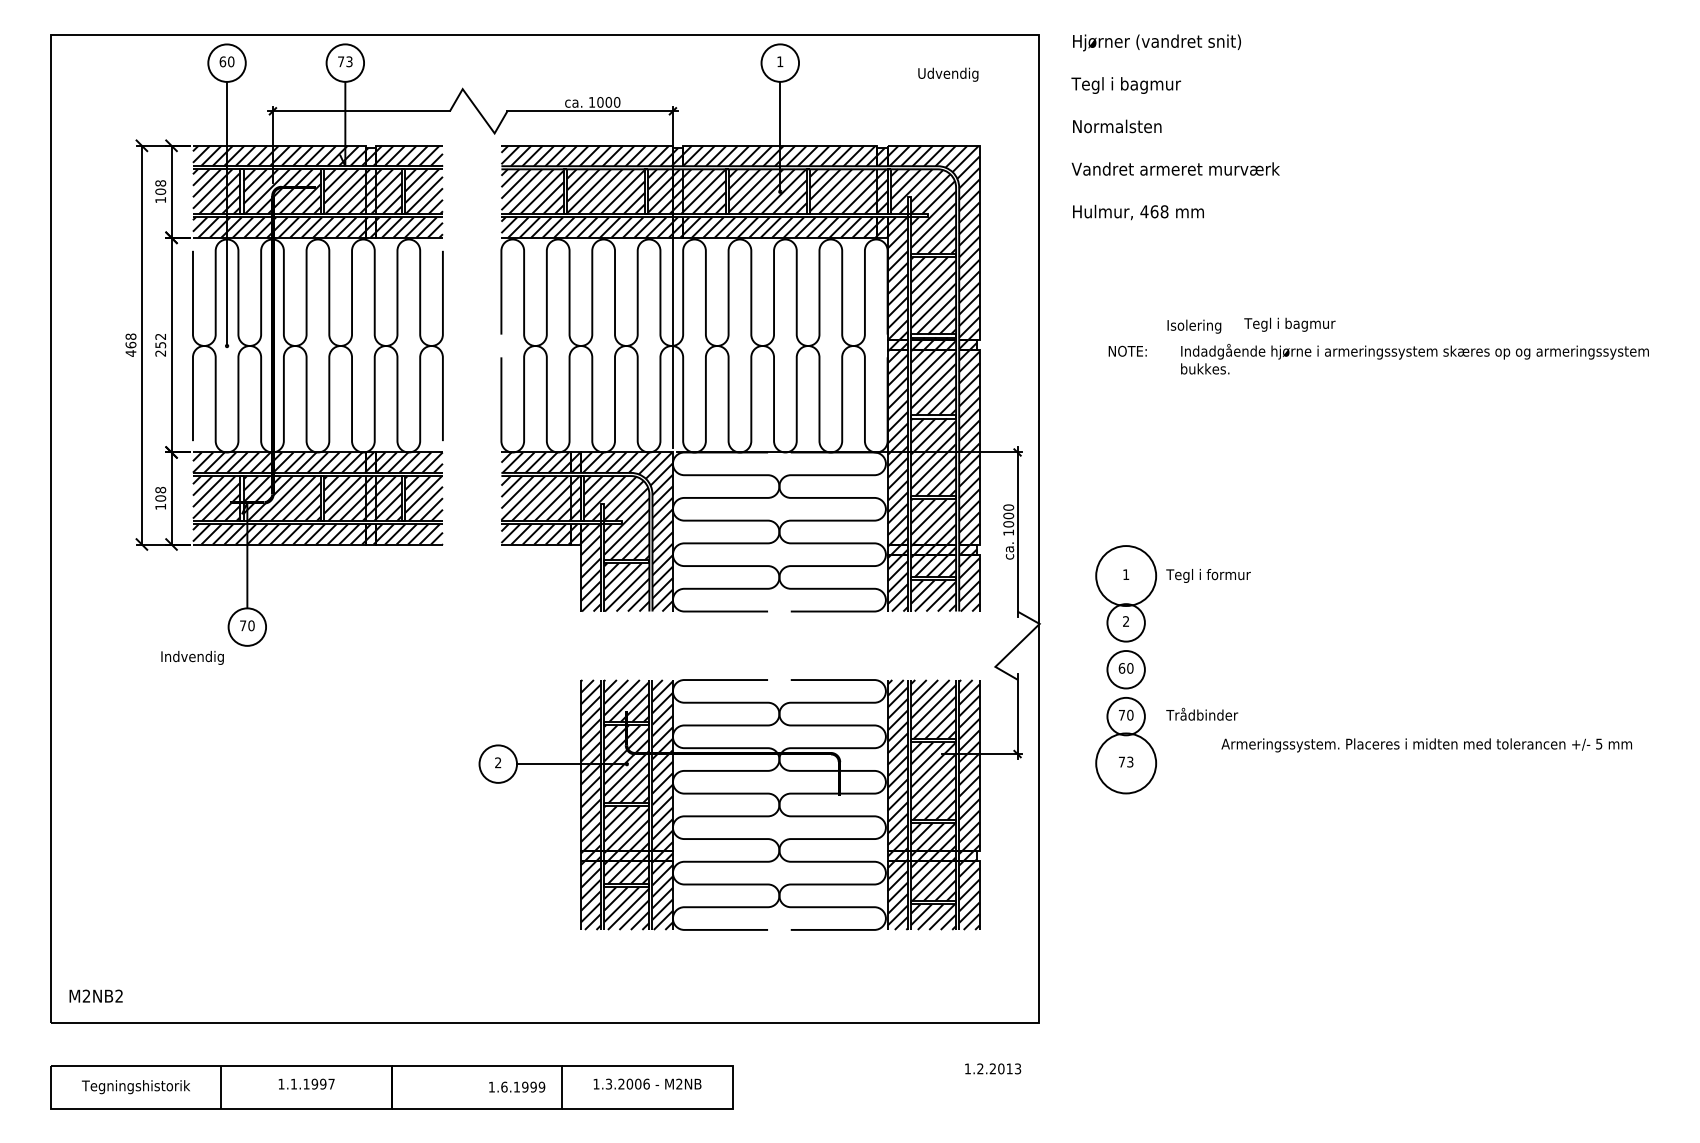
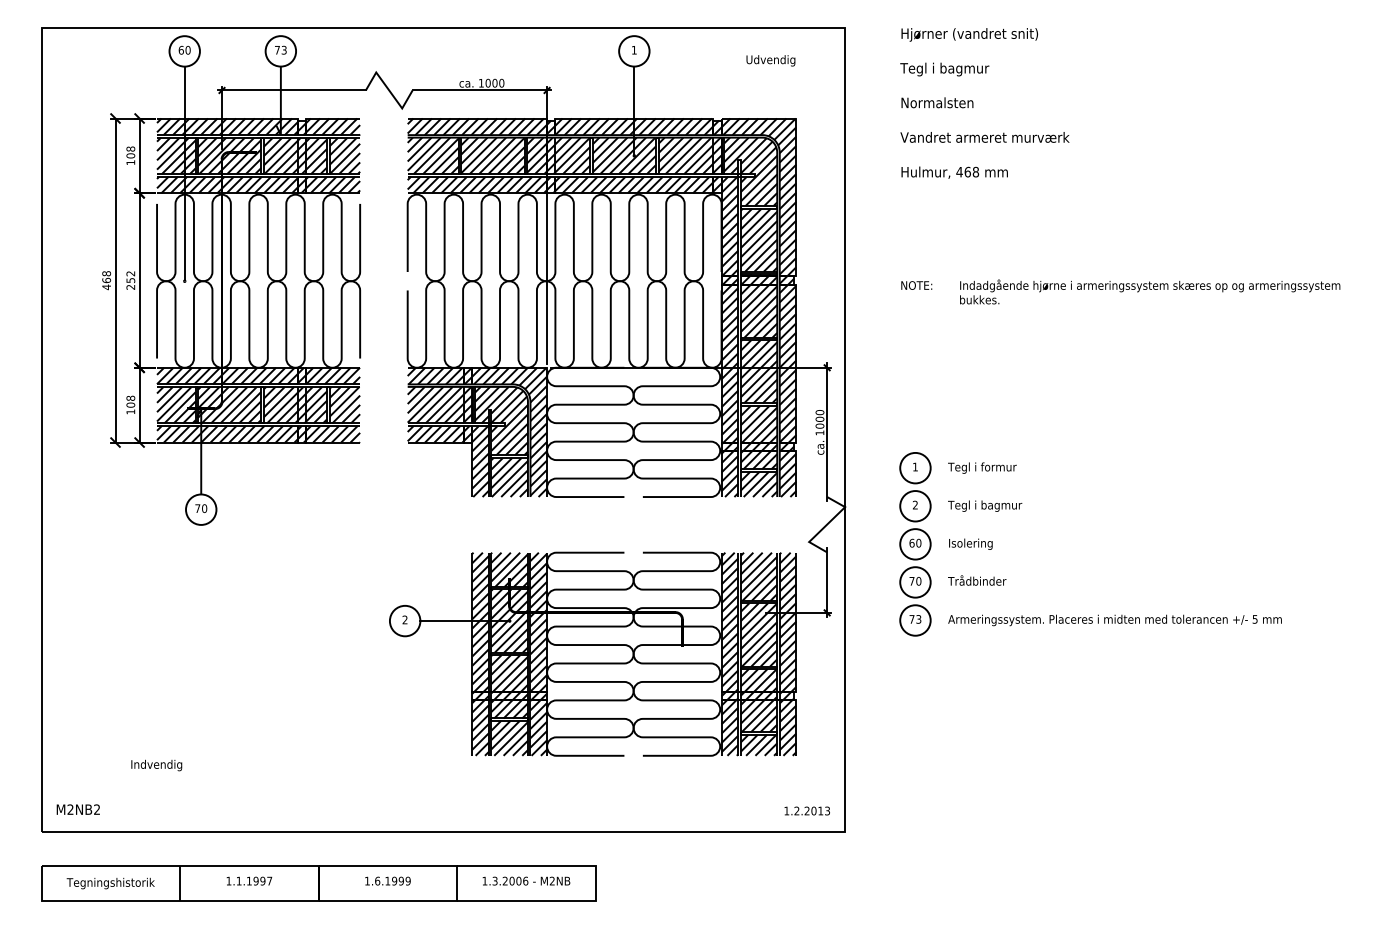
text: (1175, 127) -> (984, 103), moved
text: (1289, 324) -> (984, 505), moved
text: (1194, 326) -> (970, 544), moved
circle: (1125, 575) -> (914, 467), size x0.62
text: (192, 657) -> (156, 765), moved
text: (1426, 745) -> (1114, 620), moved
circle: (1125, 763) -> (914, 620), size x0.62
text: (993, 1068) -> (807, 810), moved
text: (517, 1086) -> (388, 880), moved

